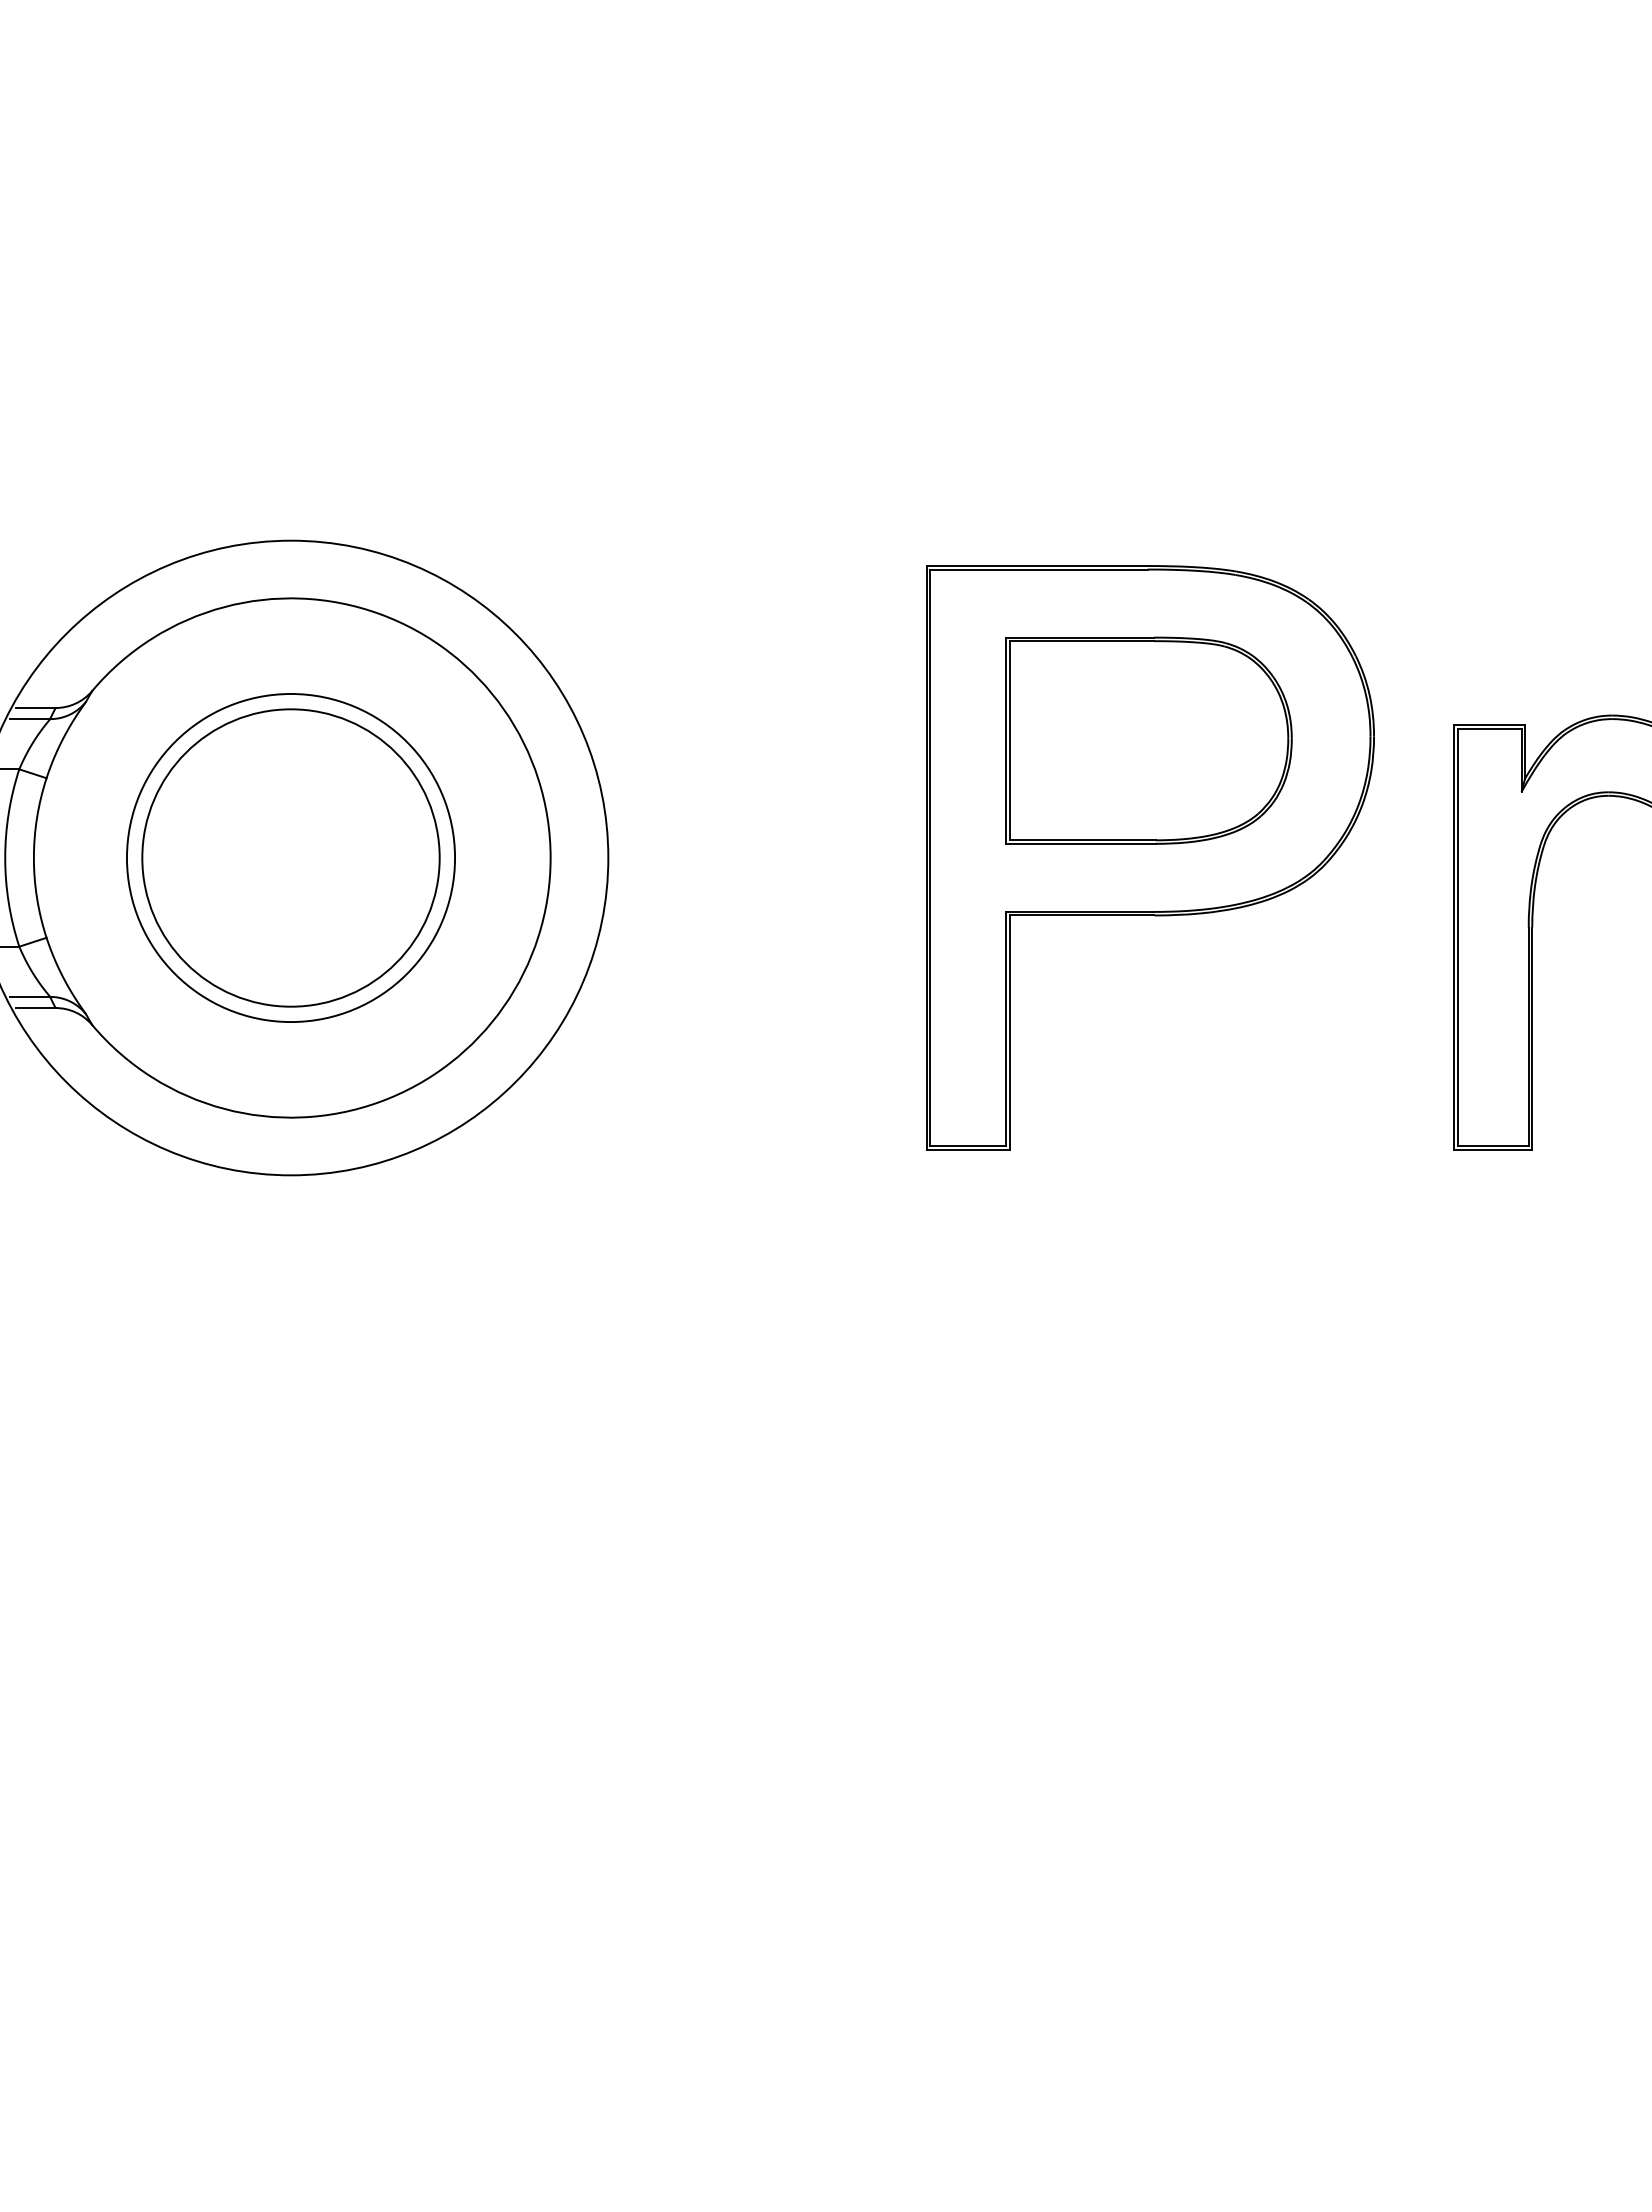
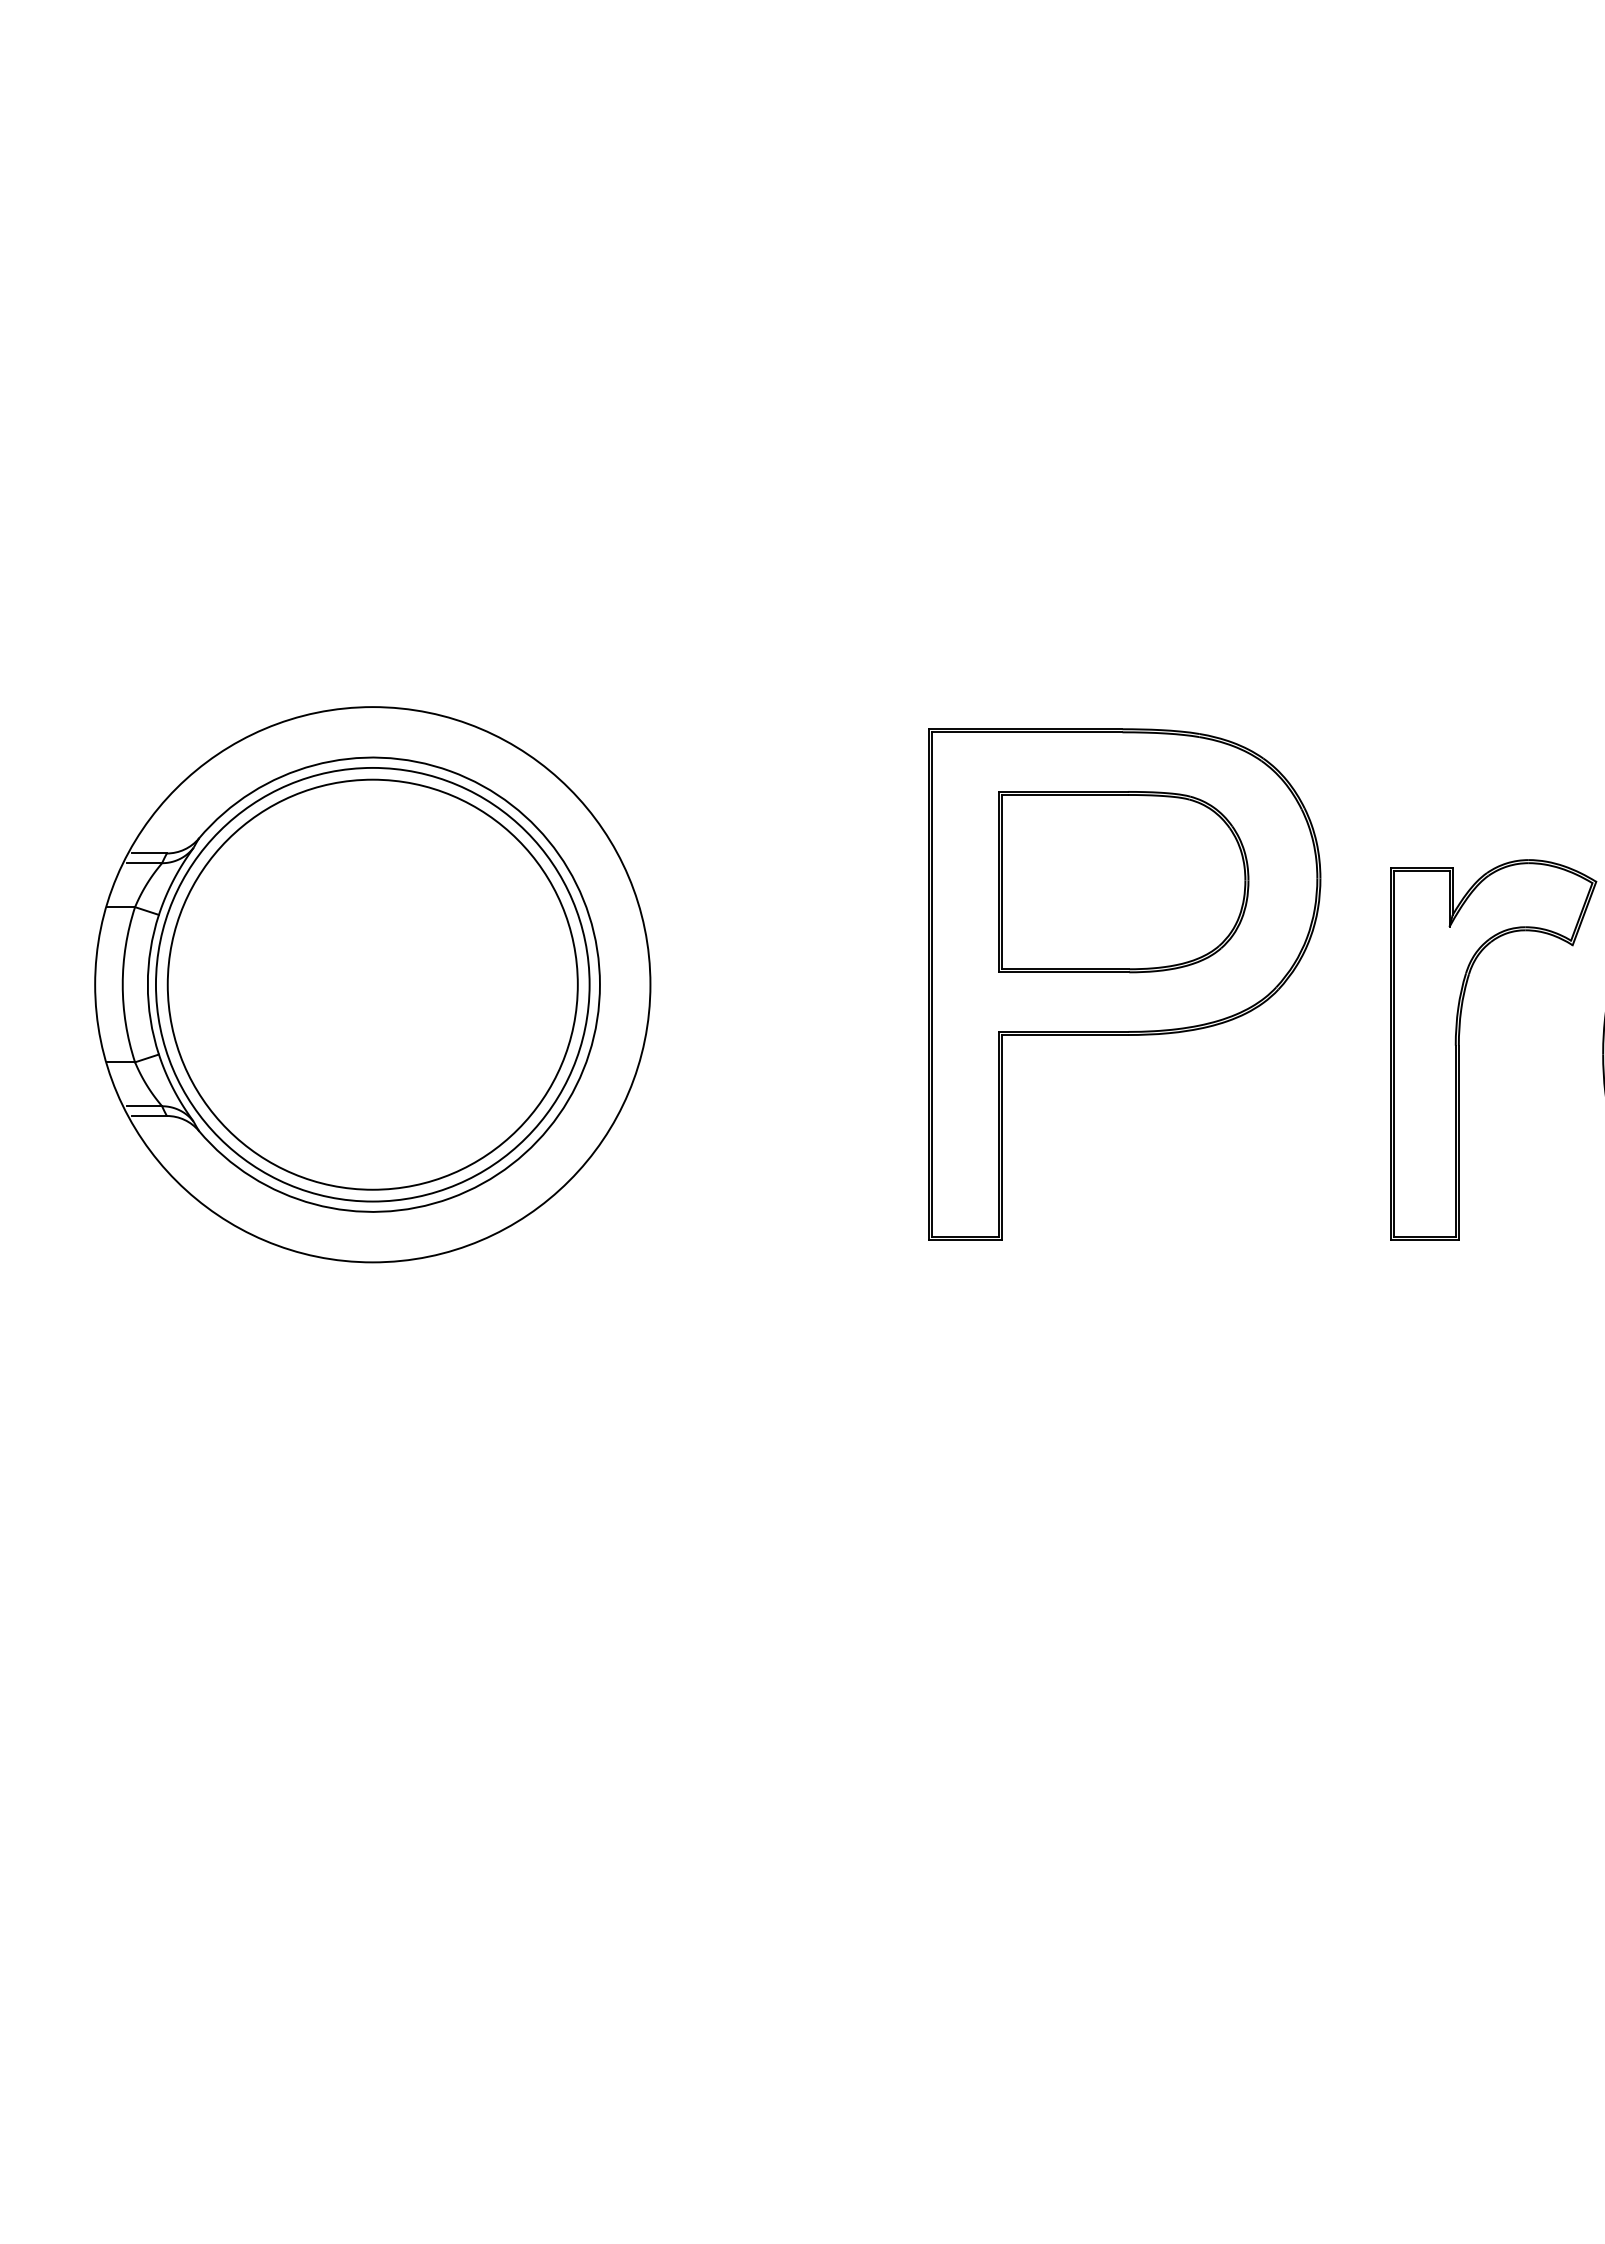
circle: (290, 857) -> (372, 984), size x1.43
circle: (290, 857) -> (372, 984), size x1.67

